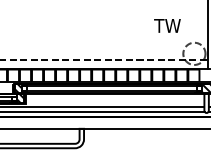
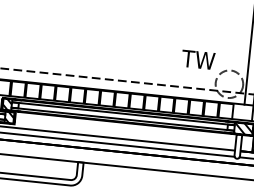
text: (167, 25) -> (198, 59), moved

